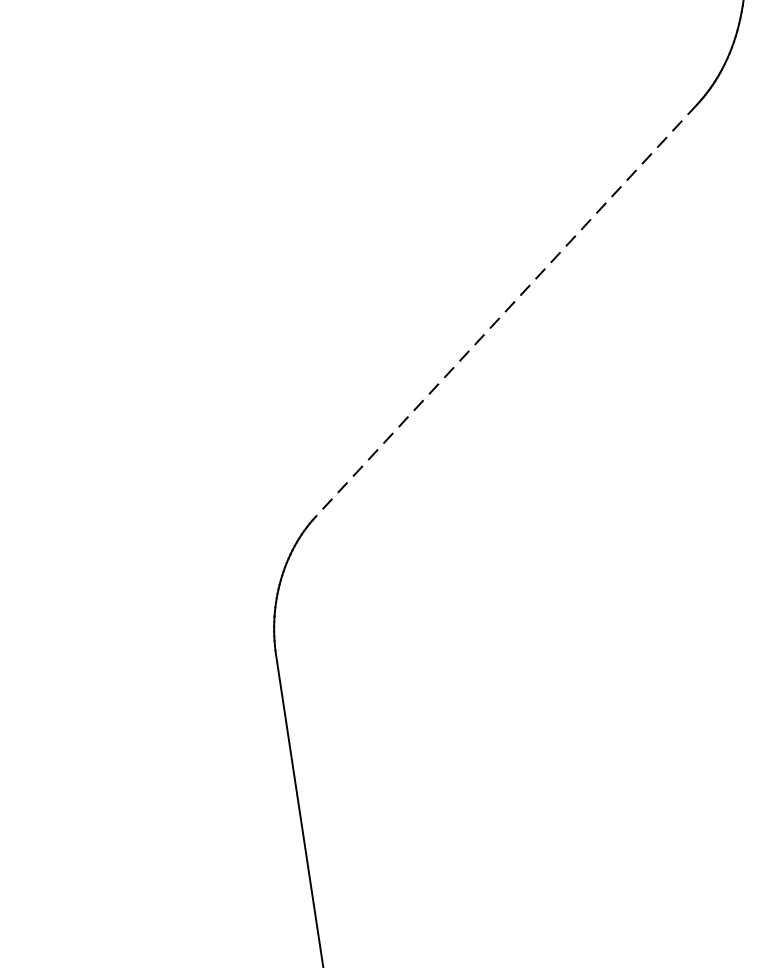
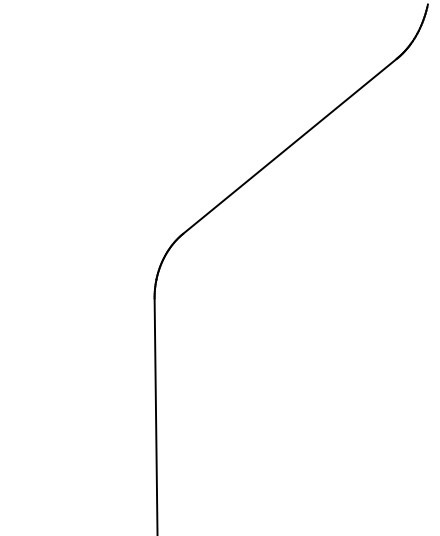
line: (505, 310) -> (289, 146), dashed -> solid

